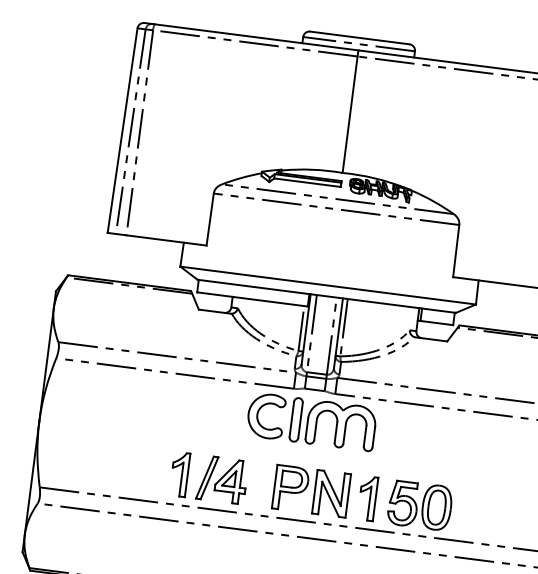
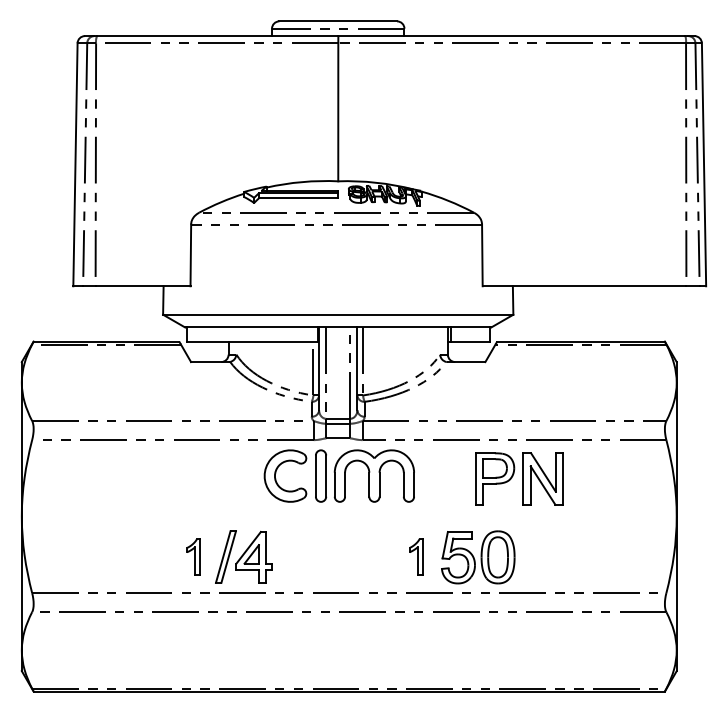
part: (179, 473) -> (193, 556), size x0.7
part: (311, 490) -> (519, 478), moved
part: (367, 497) -> (415, 556), size x0.7

